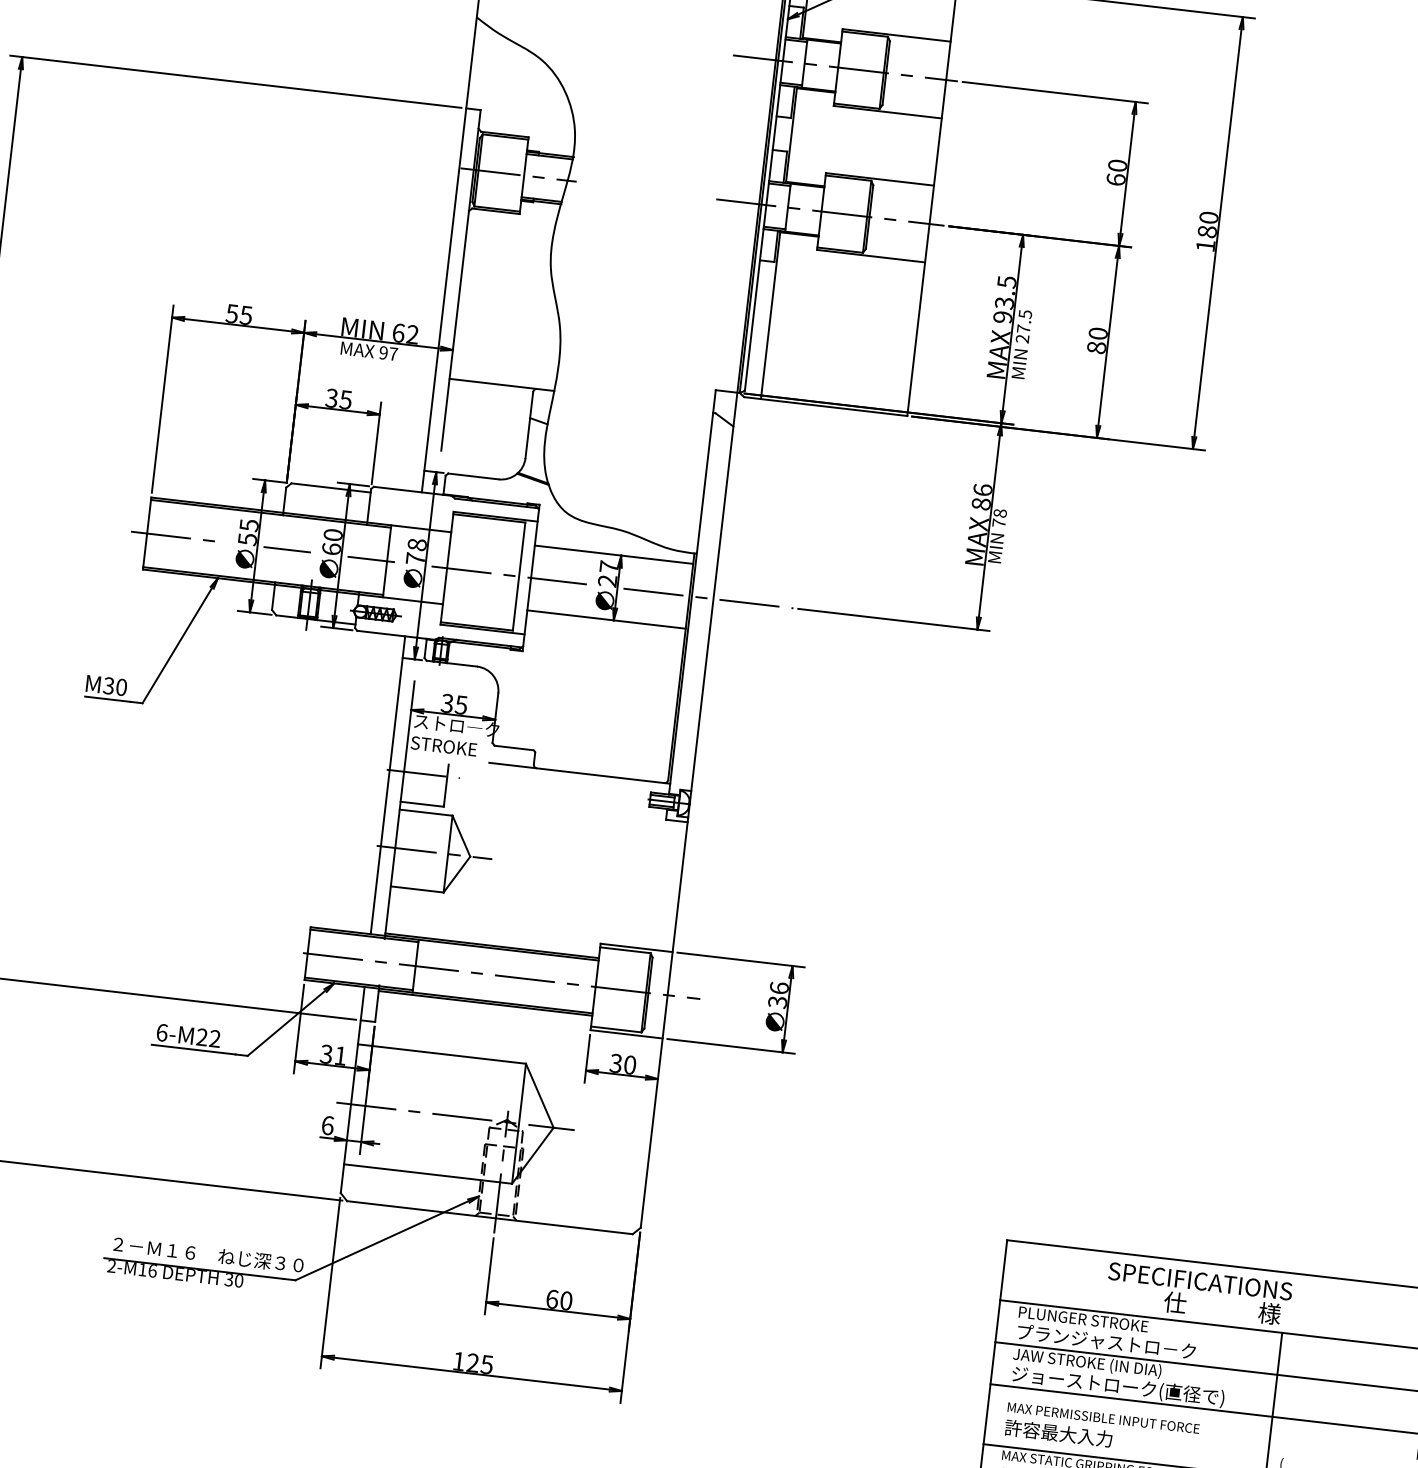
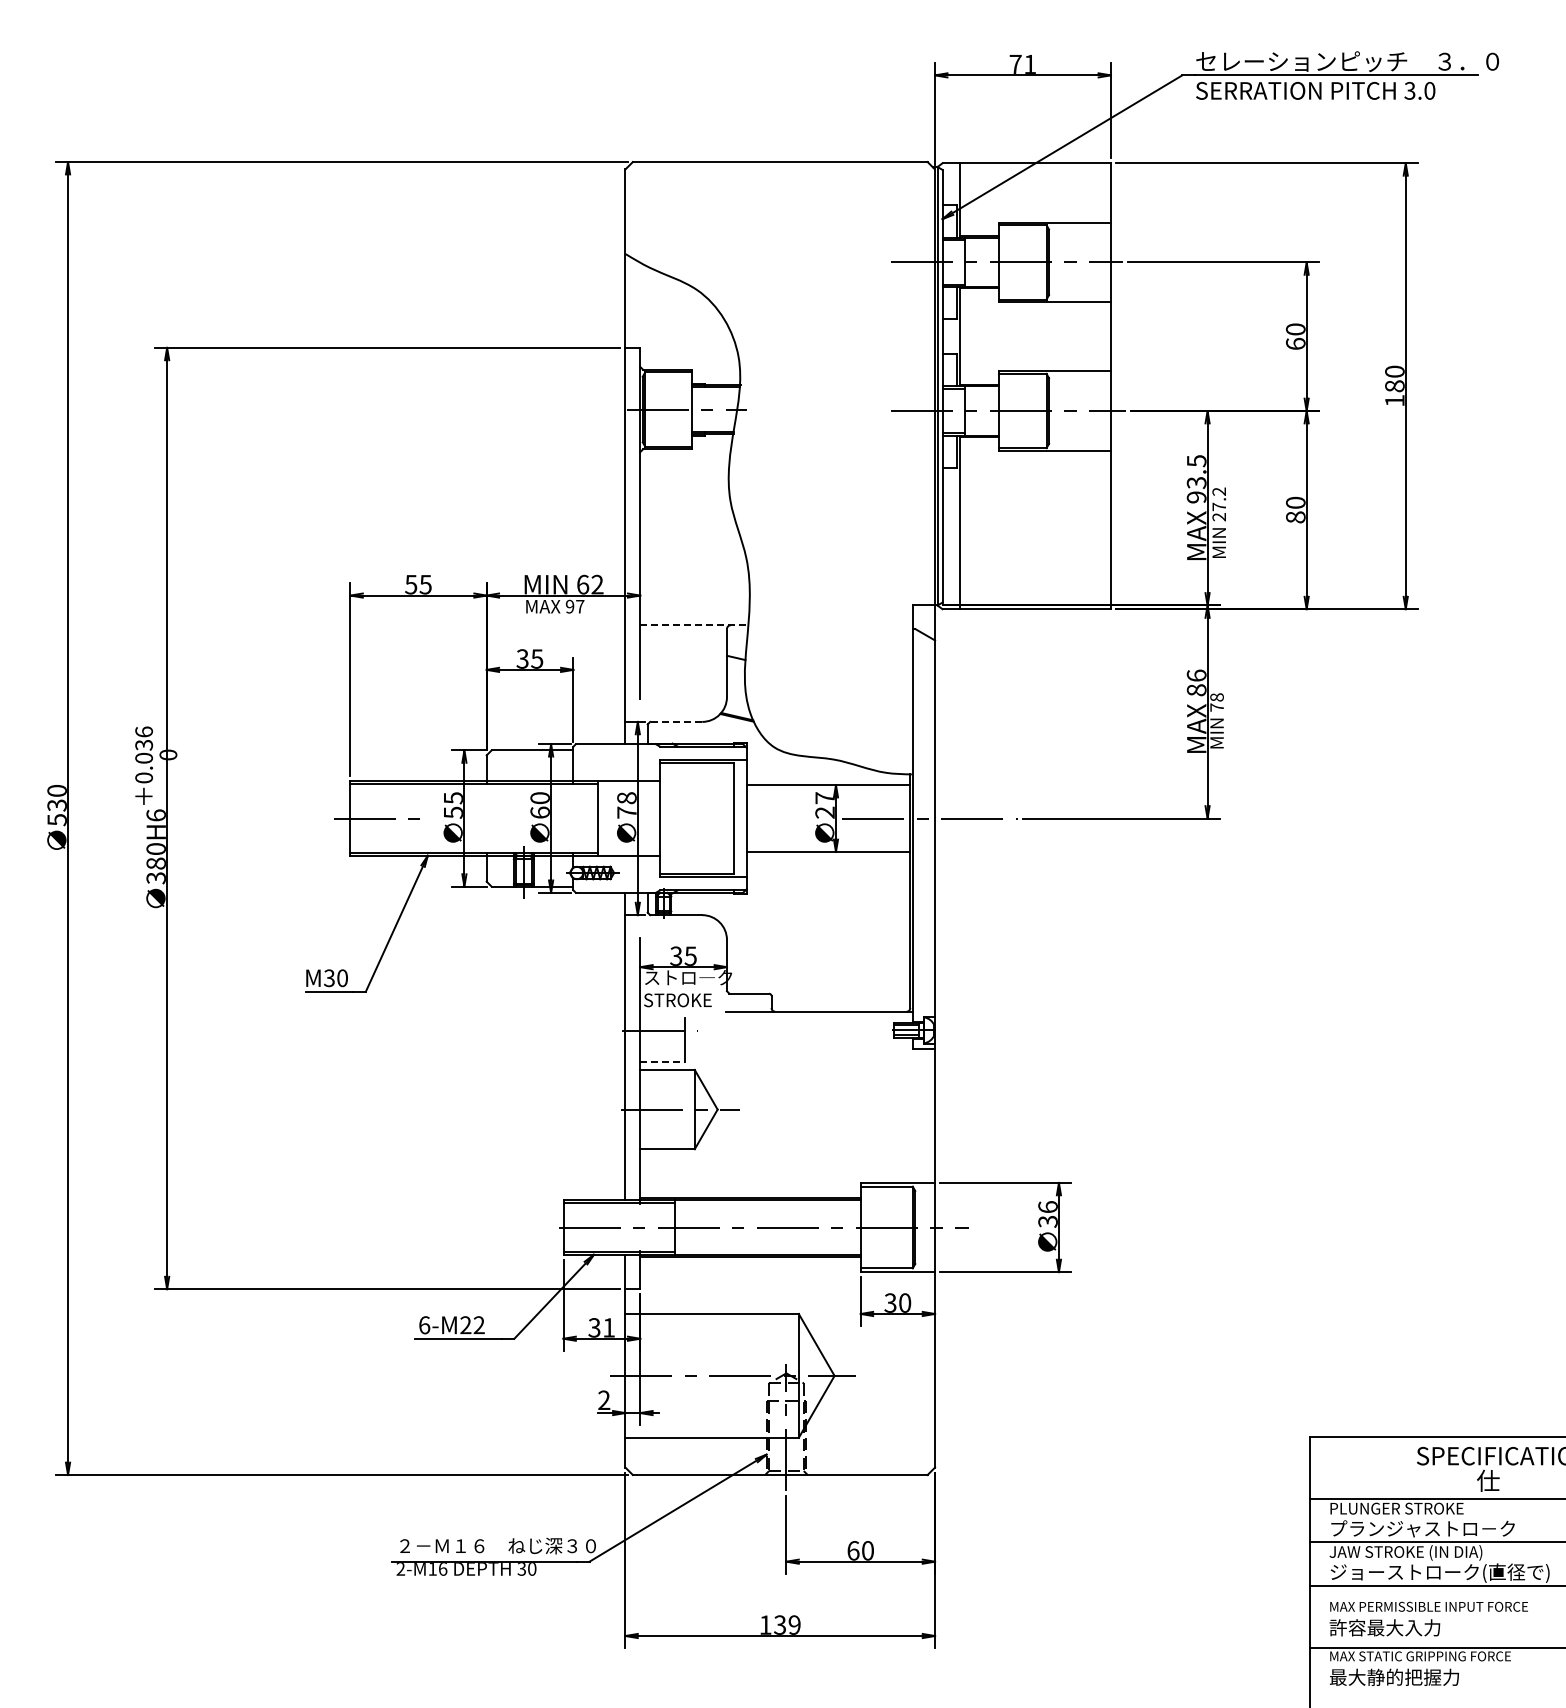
text: (1025, 314) -> (1219, 491), 27.5 -> 27.2
line: (502, 385) -> (694, 625), solid -> dashed
line: (472, 475) -> (675, 721), solid -> dashed
line: (286, 549) -> (494, 818), removed
line: (370, 559) -> (581, 818), removed
line: (509, 575) -> (724, 818), removed
line: (423, 804) -> (663, 1061), solid -> dashed
text: (328, 1125) -> (604, 1400), 6 -> 2
text: (480, 1363) -> (787, 1624), 125 -> 139

